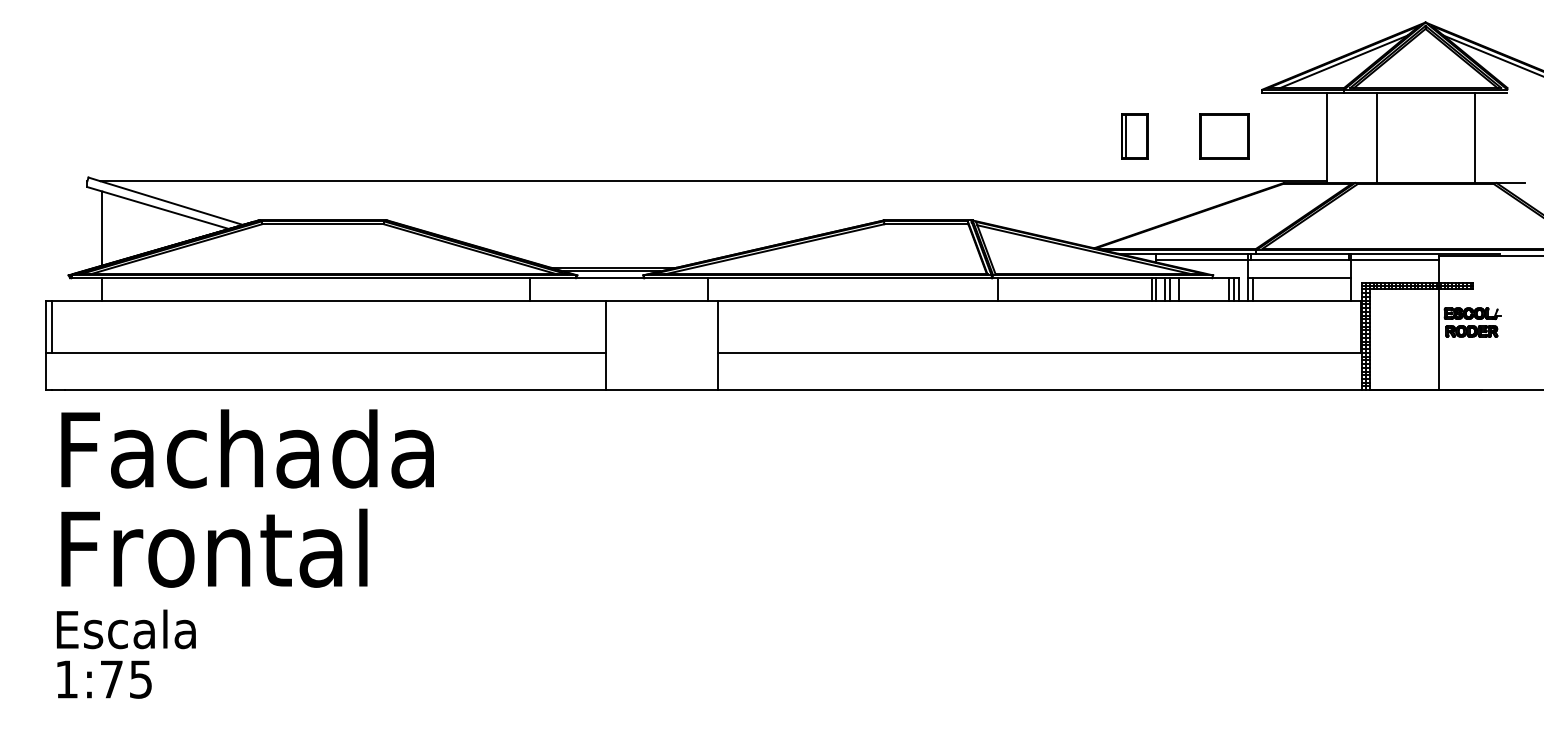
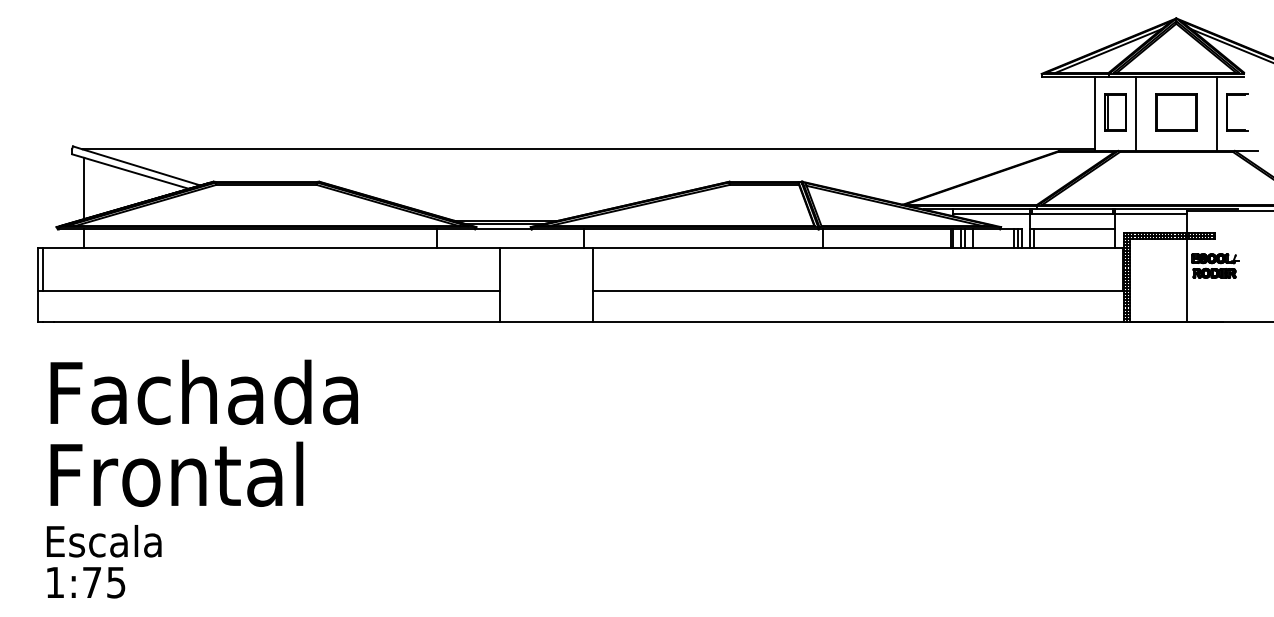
part: (1134, 136) -> (1115, 112), moved
part: (1224, 136) -> (1176, 112), moved
part: (1487, 136) -> (1227, 112), added
text: (245, 553) -> (202, 478), moved

